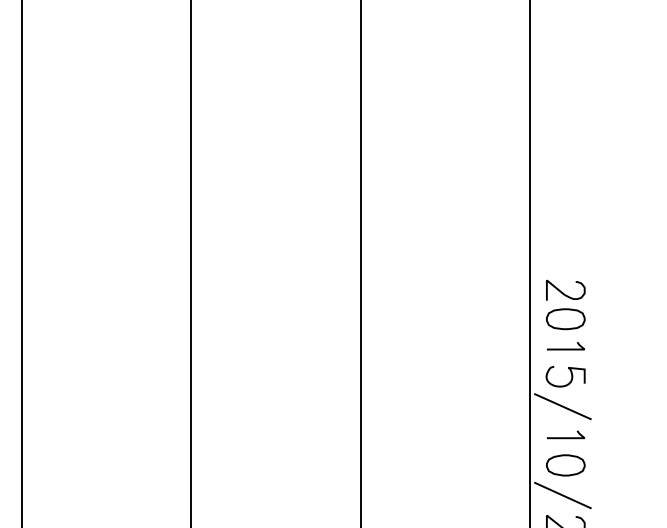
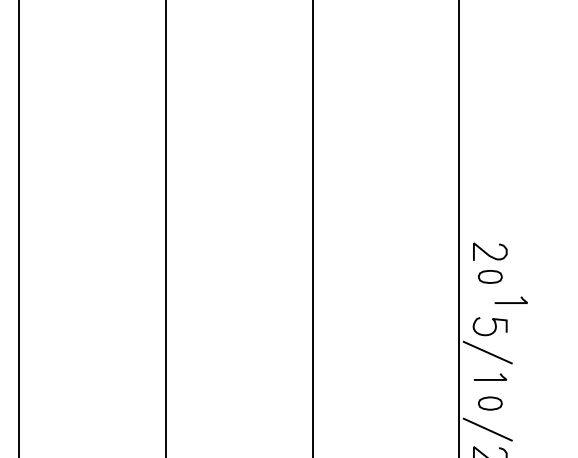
part: (565, 319) -> (490, 277), size x0.7
line: (565, 348) -> (510, 302), moved
part: (565, 465) -> (490, 403), size x0.7

